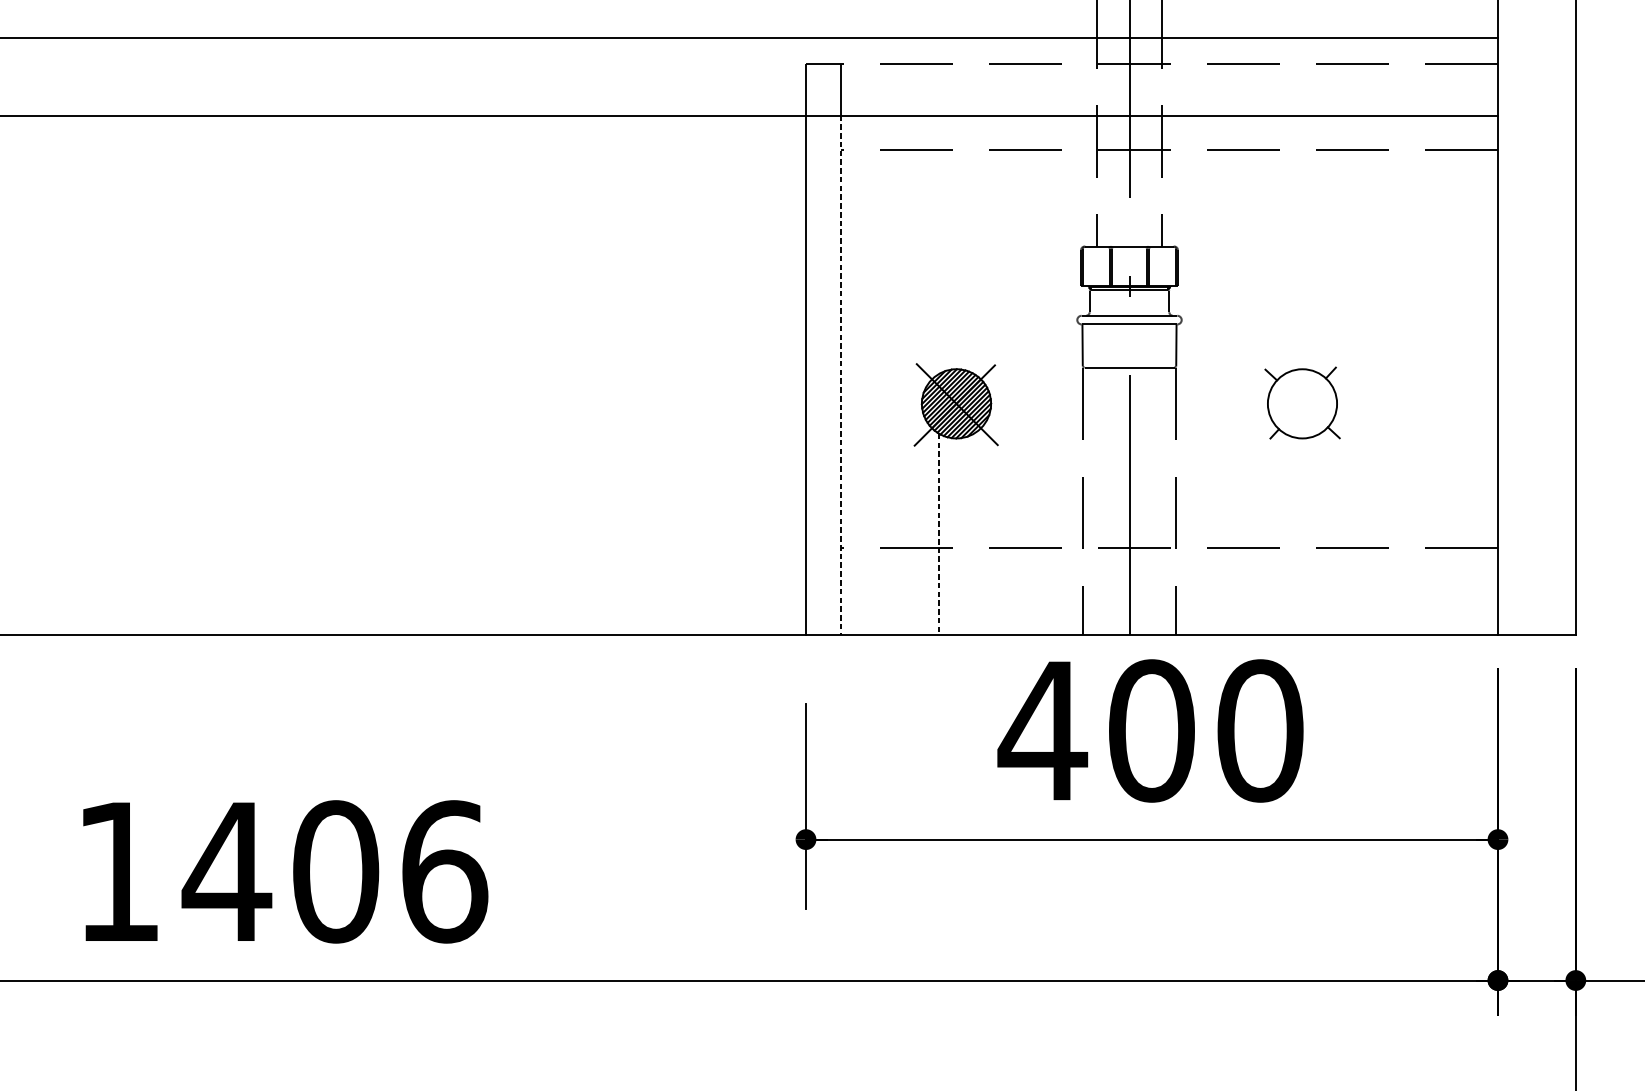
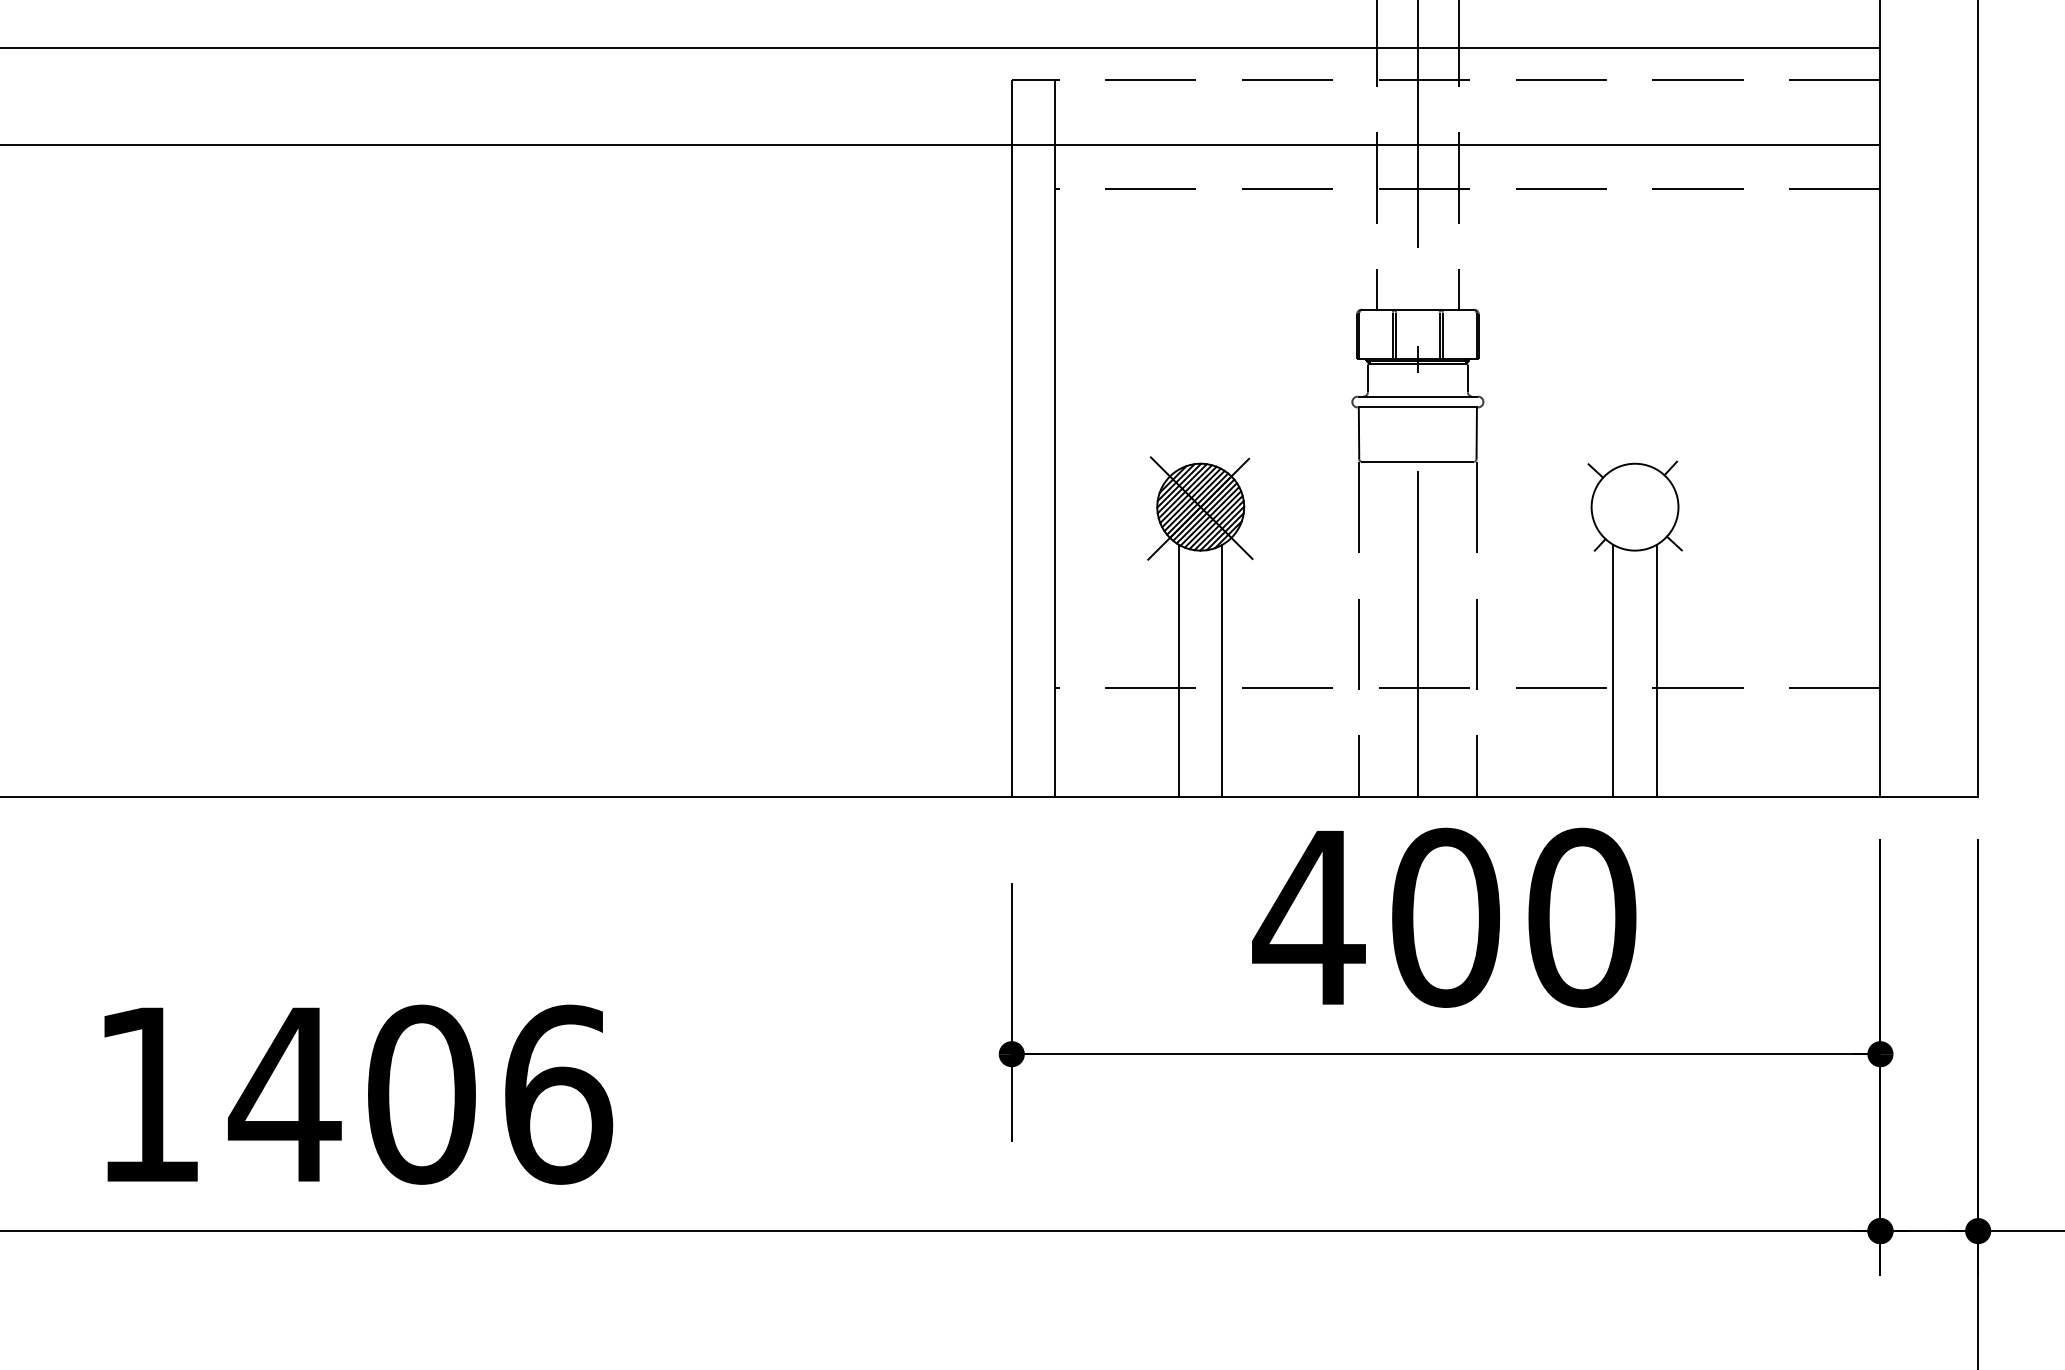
line: (840, 375) -> (1055, 471), dashed -> solid
line: (939, 533) -> (1179, 670), dashed -> solid
line: (973, 533) -> (1222, 670), added
line: (1285, 533) -> (1613, 670), added
line: (1319, 533) -> (1656, 670), added

